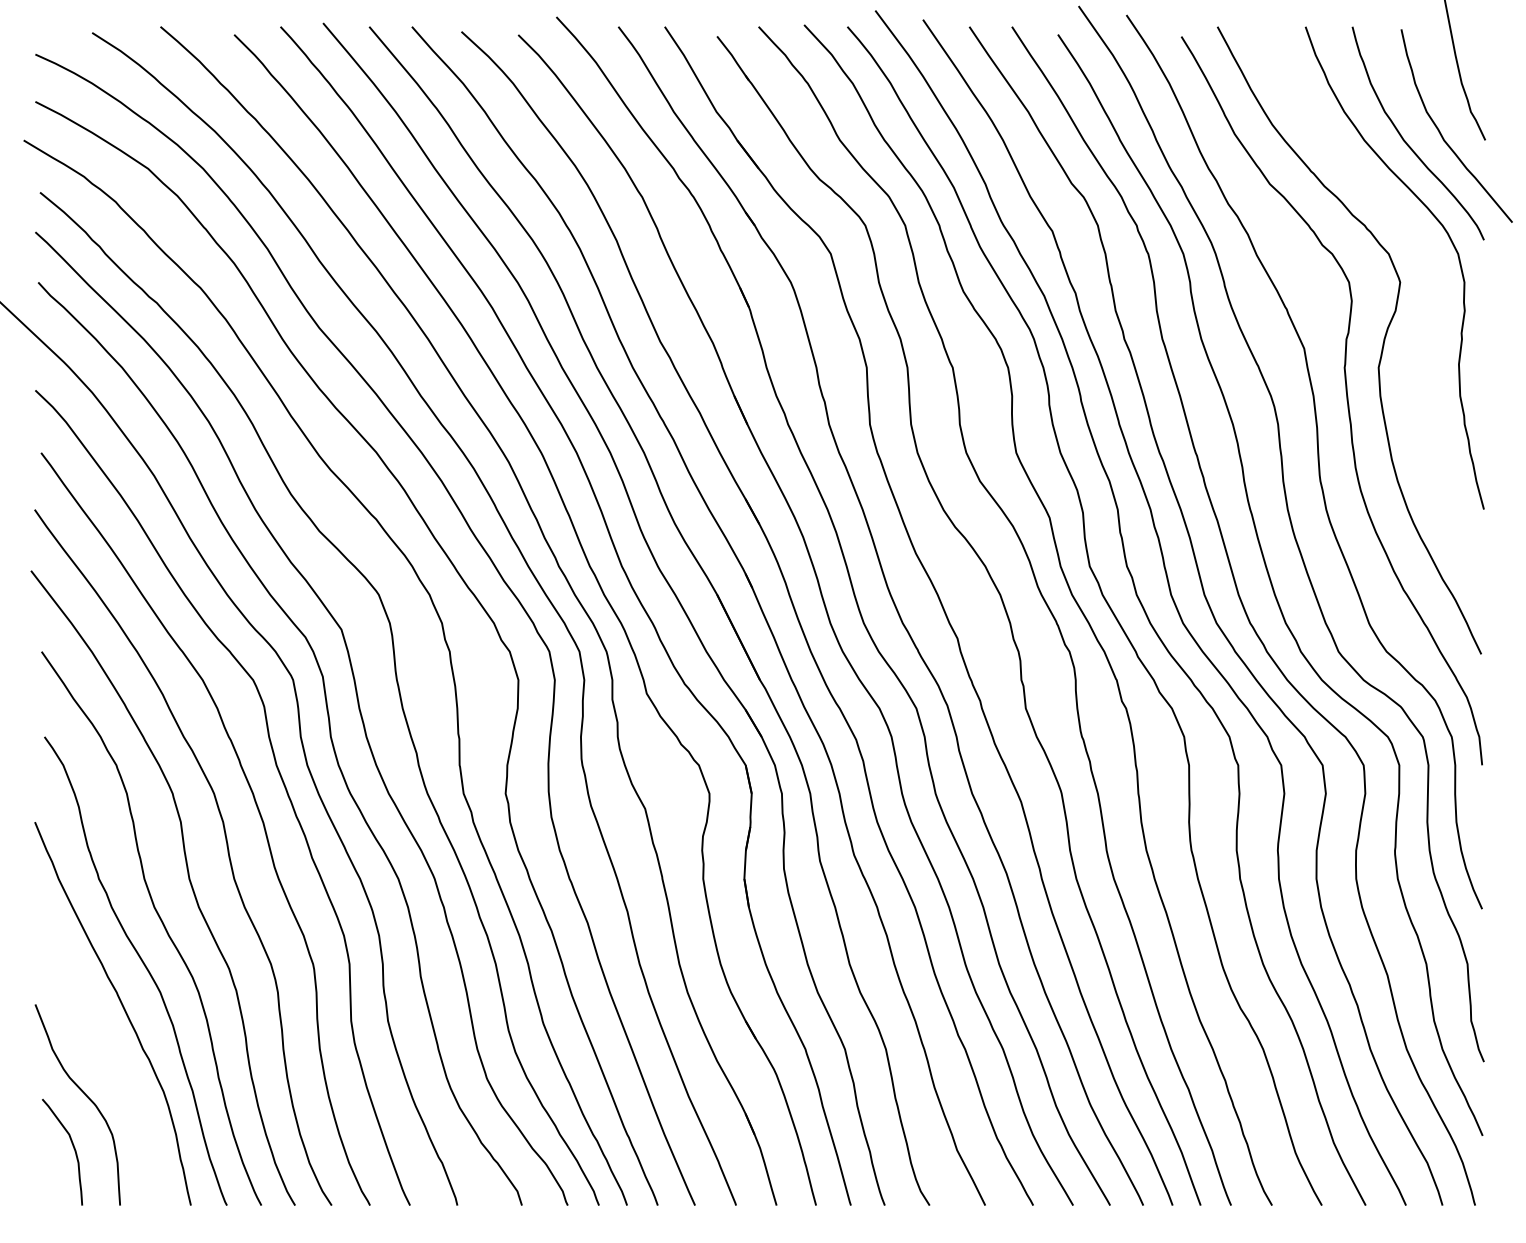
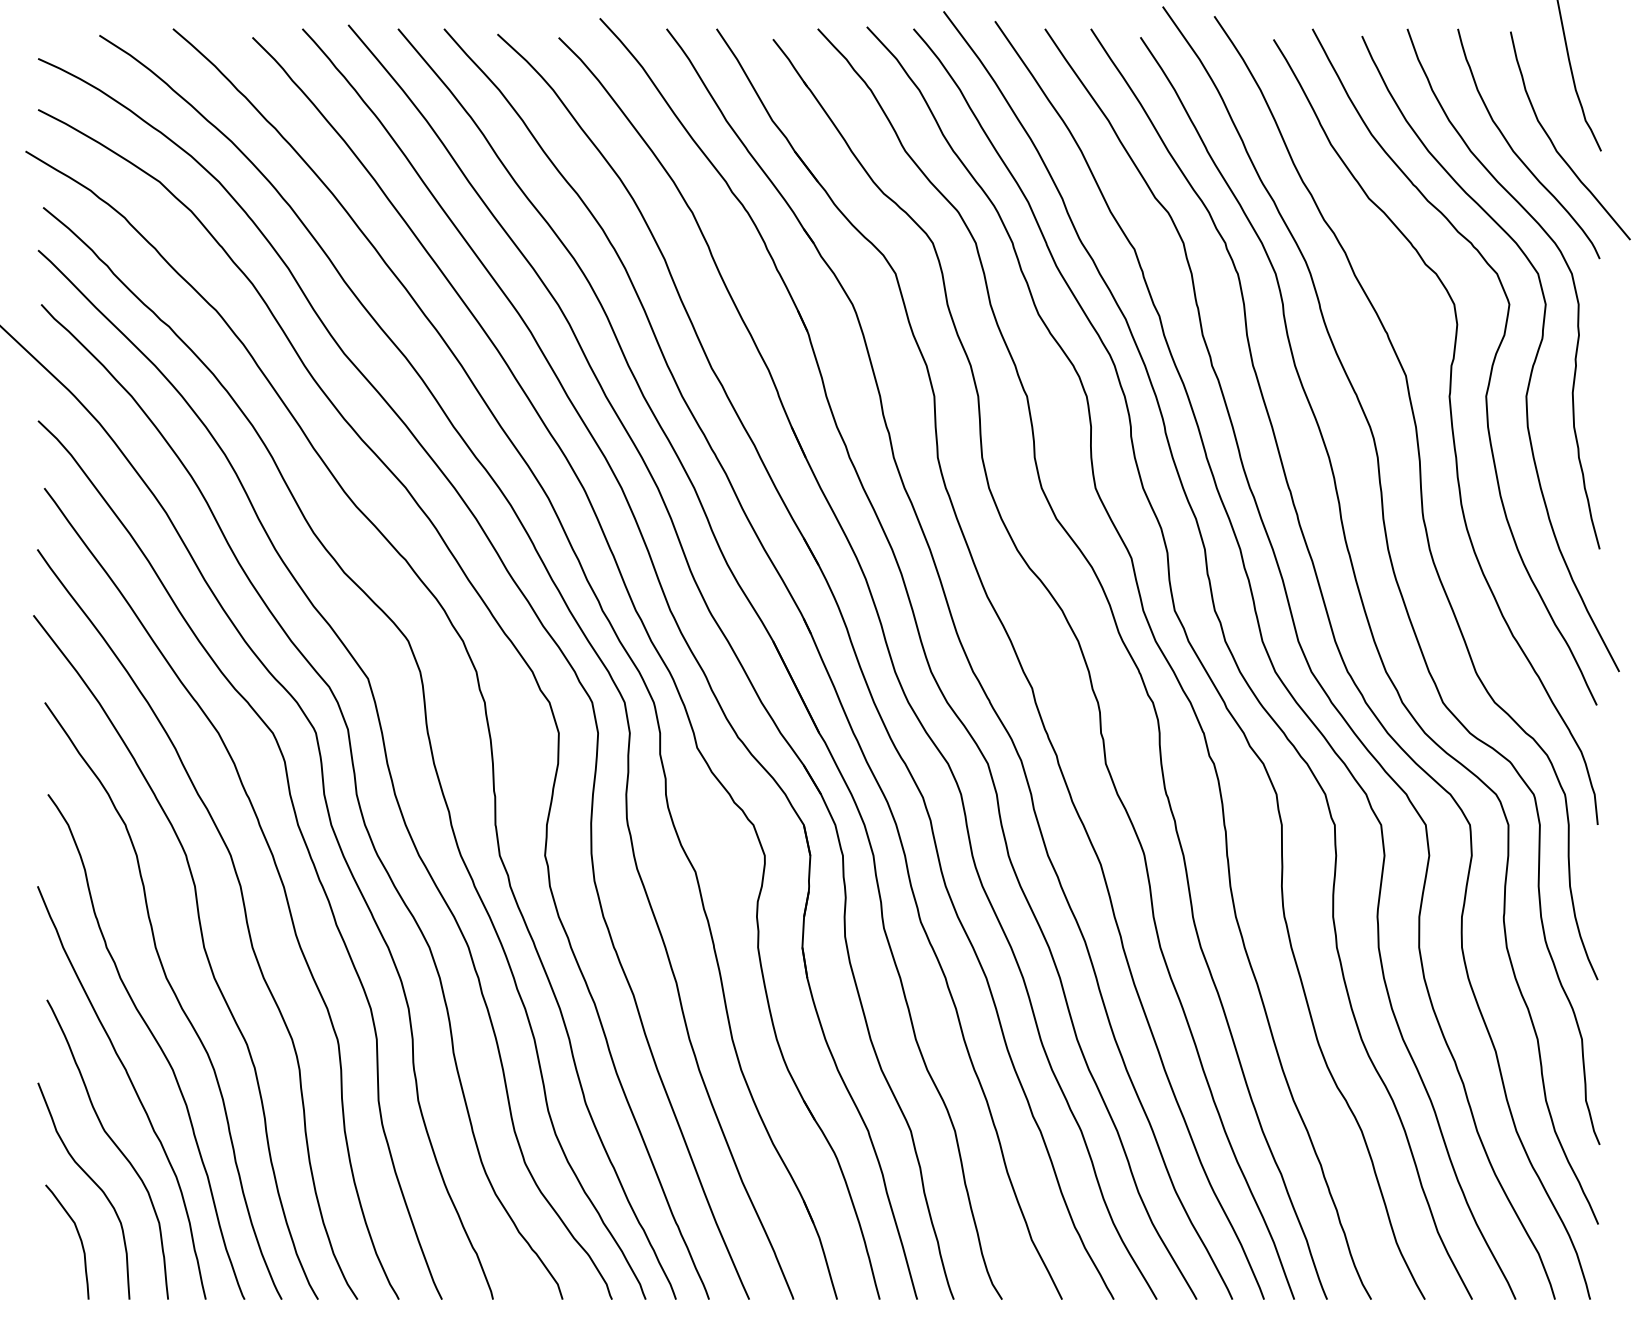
curve: (1420, 341) -> (1531, 368), added
curve: (104, 1060) -> (112, 1143), added

